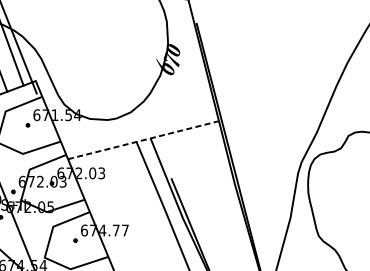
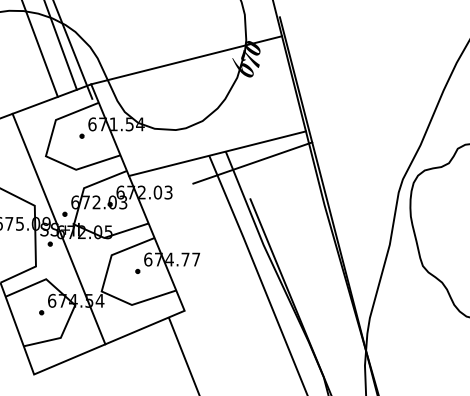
line: (117, 60) -> (186, 60), added
line: (143, 140) -> (217, 153), dashed -> solid
line: (173, 147) -> (252, 162), added

